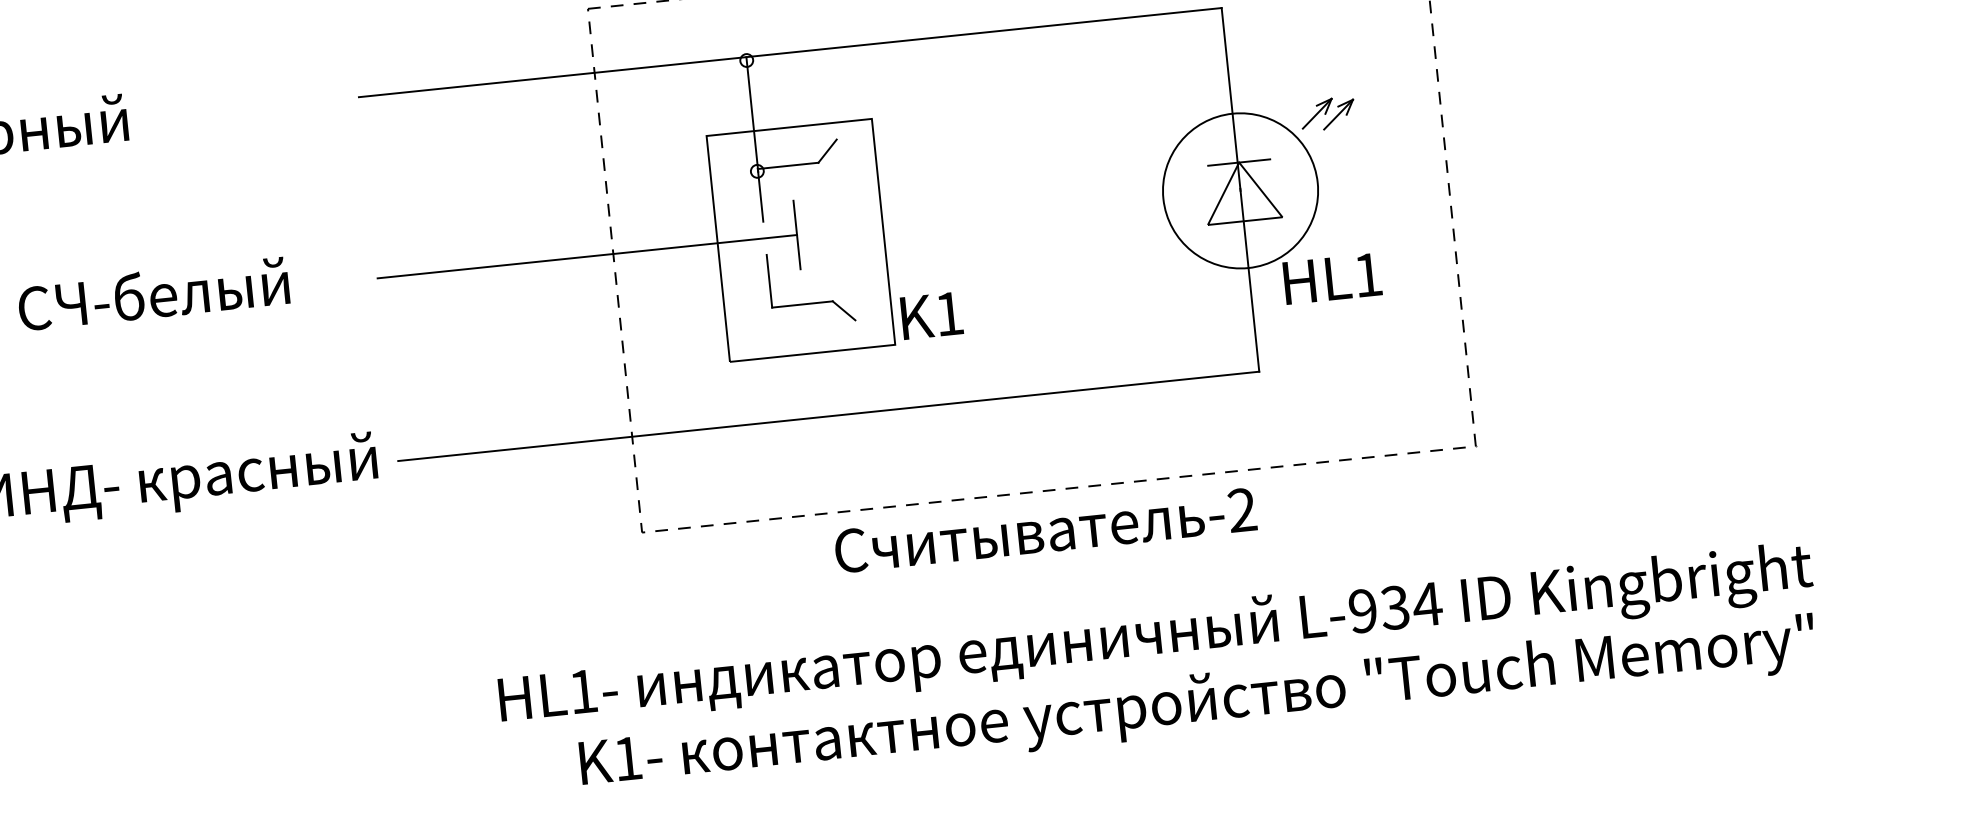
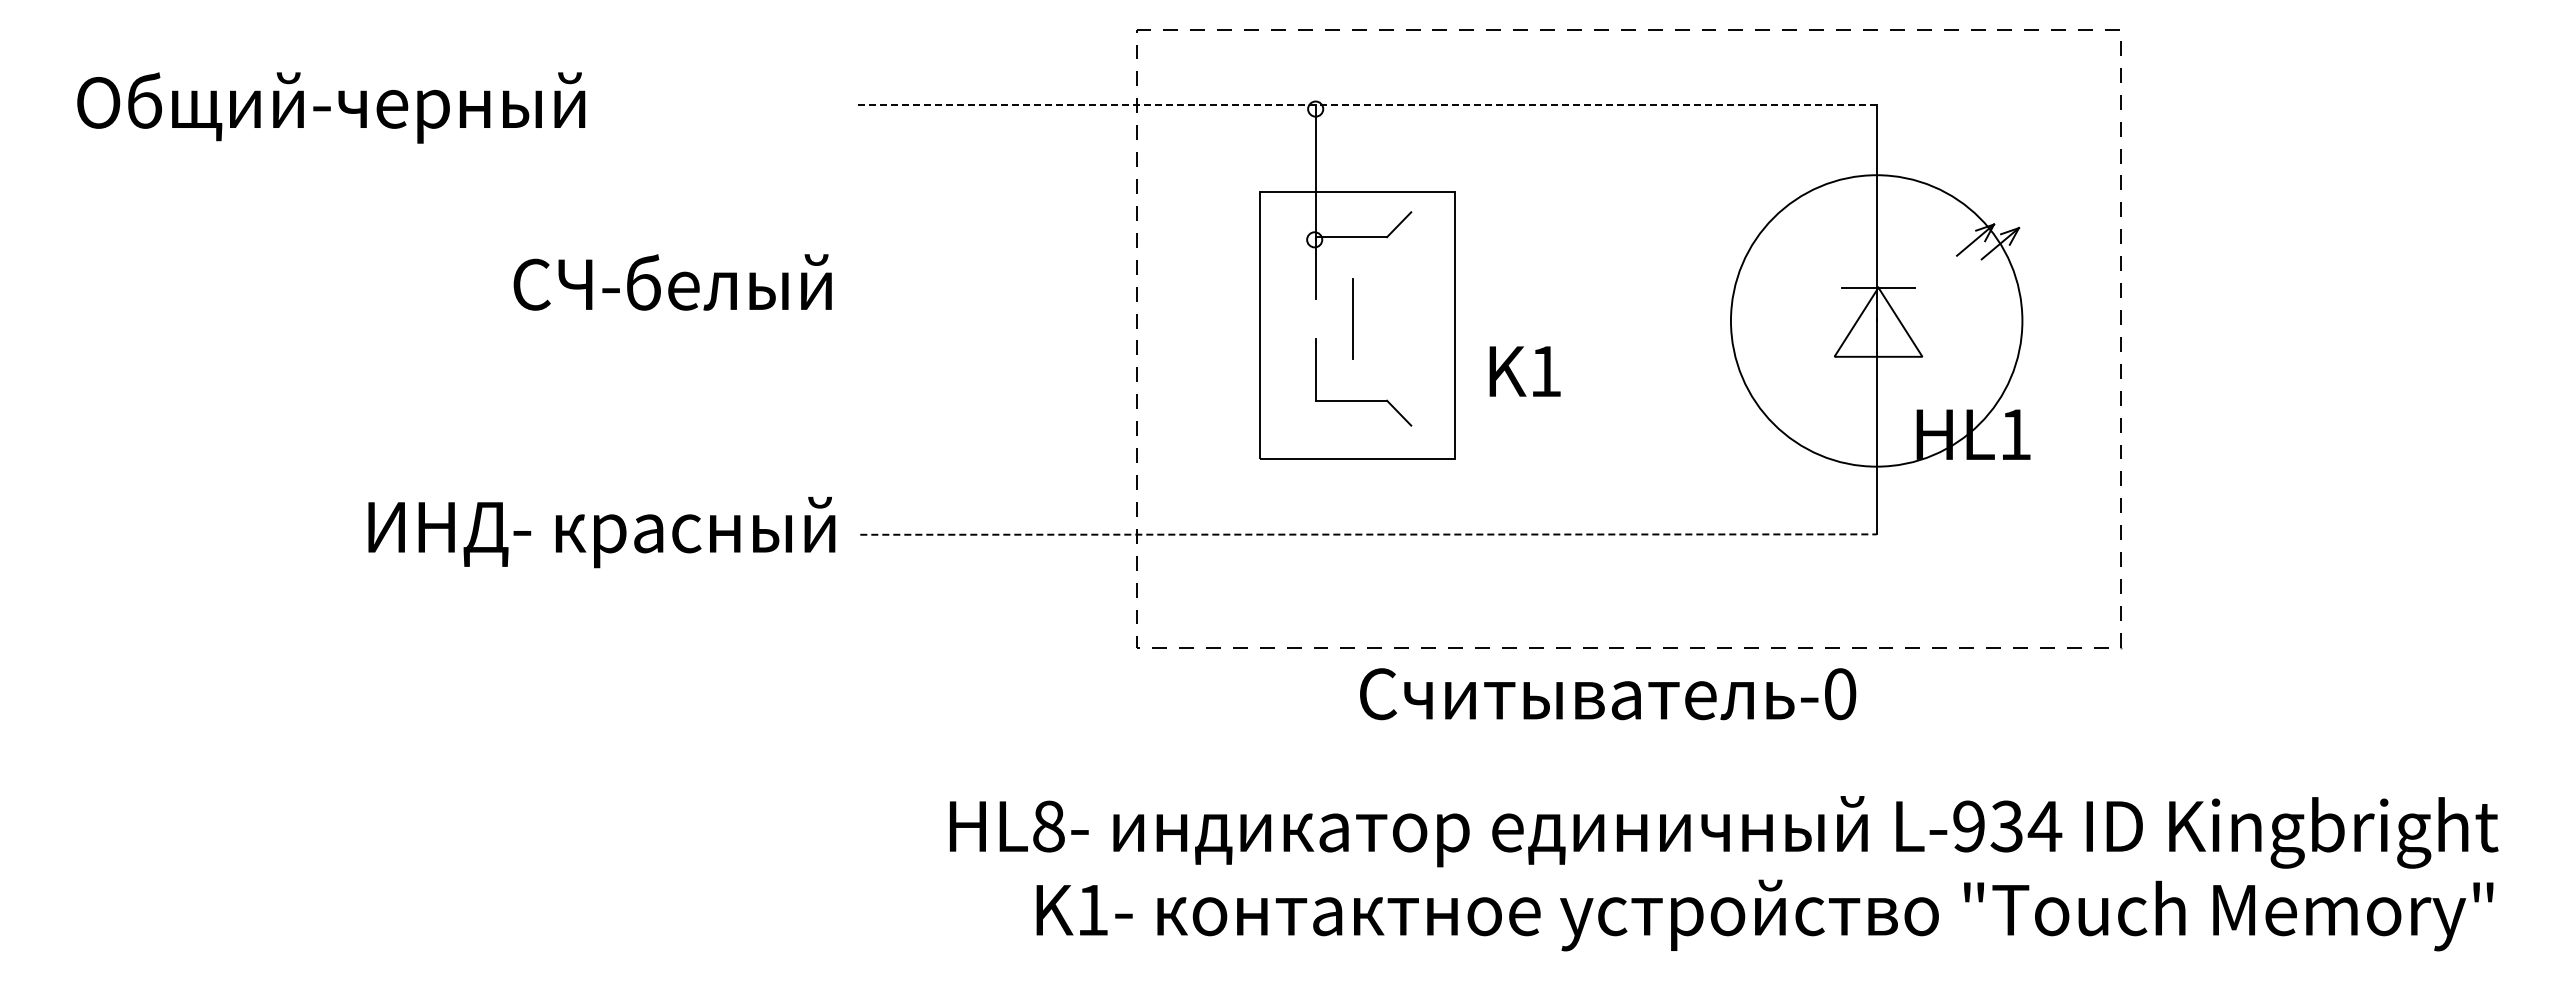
line: (791, 52) -> (1368, 105), solid -> dashed
circle: (1240, 190) -> (1876, 320), size x1.6
line: (587, 256) -> (1105, 318), removed
text: (153, 294) -> (672, 282), moved
text: (931, 315) -> (1524, 371), moved
line: (829, 416) -> (1369, 534), solid -> dashed
text: (1242, 510) -> (1840, 694), -2 -> -0
text: (583, 691) -> (1048, 826), HL1- -> HL8-

